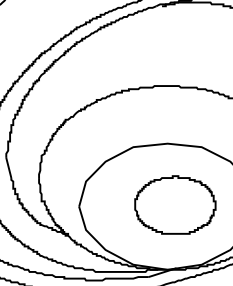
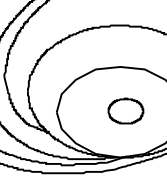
part: (175, 204) -> (126, 110), size x0.6

